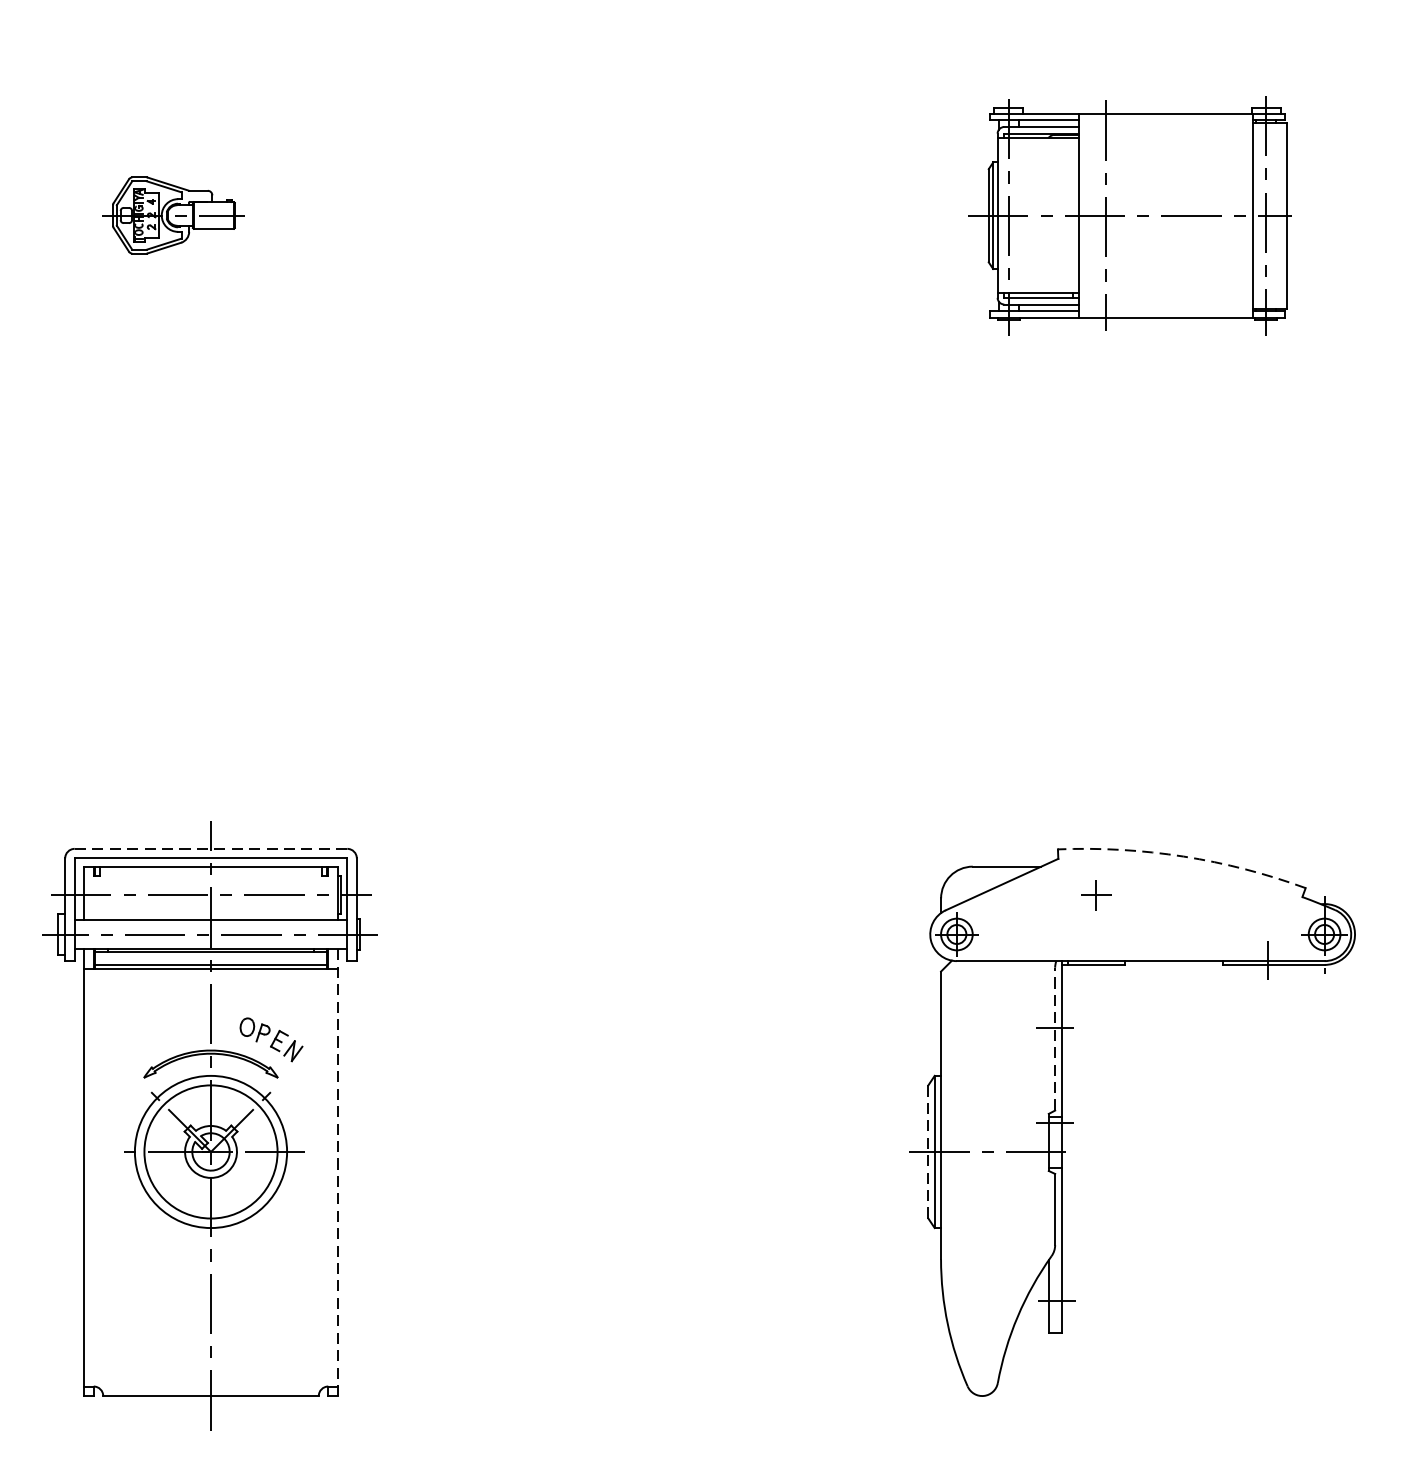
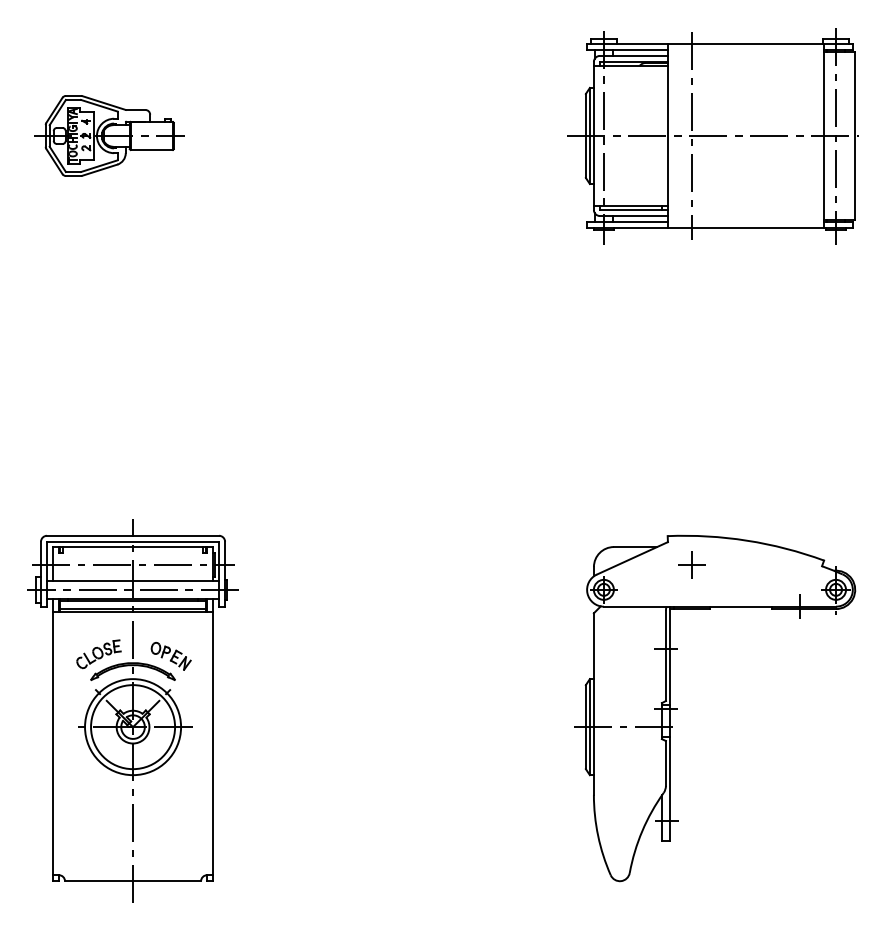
part: (173, 214) -> (109, 135), size x1.67
part: (1128, 216) -> (712, 136), size x1.43
line: (210, 848) -> (132, 535), dashed -> solid
arc: (1184, 856) -> (747, 540), dashed -> solid
part: (1095, 894) -> (691, 564), size x1.43
part: (156, 1036) -> (98, 654), added
line: (1054, 1038) -> (665, 655), dashed -> solid
line: (927, 1150) -> (585, 726), dashed -> solid
line: (338, 1171) -> (213, 739), dashed -> solid

